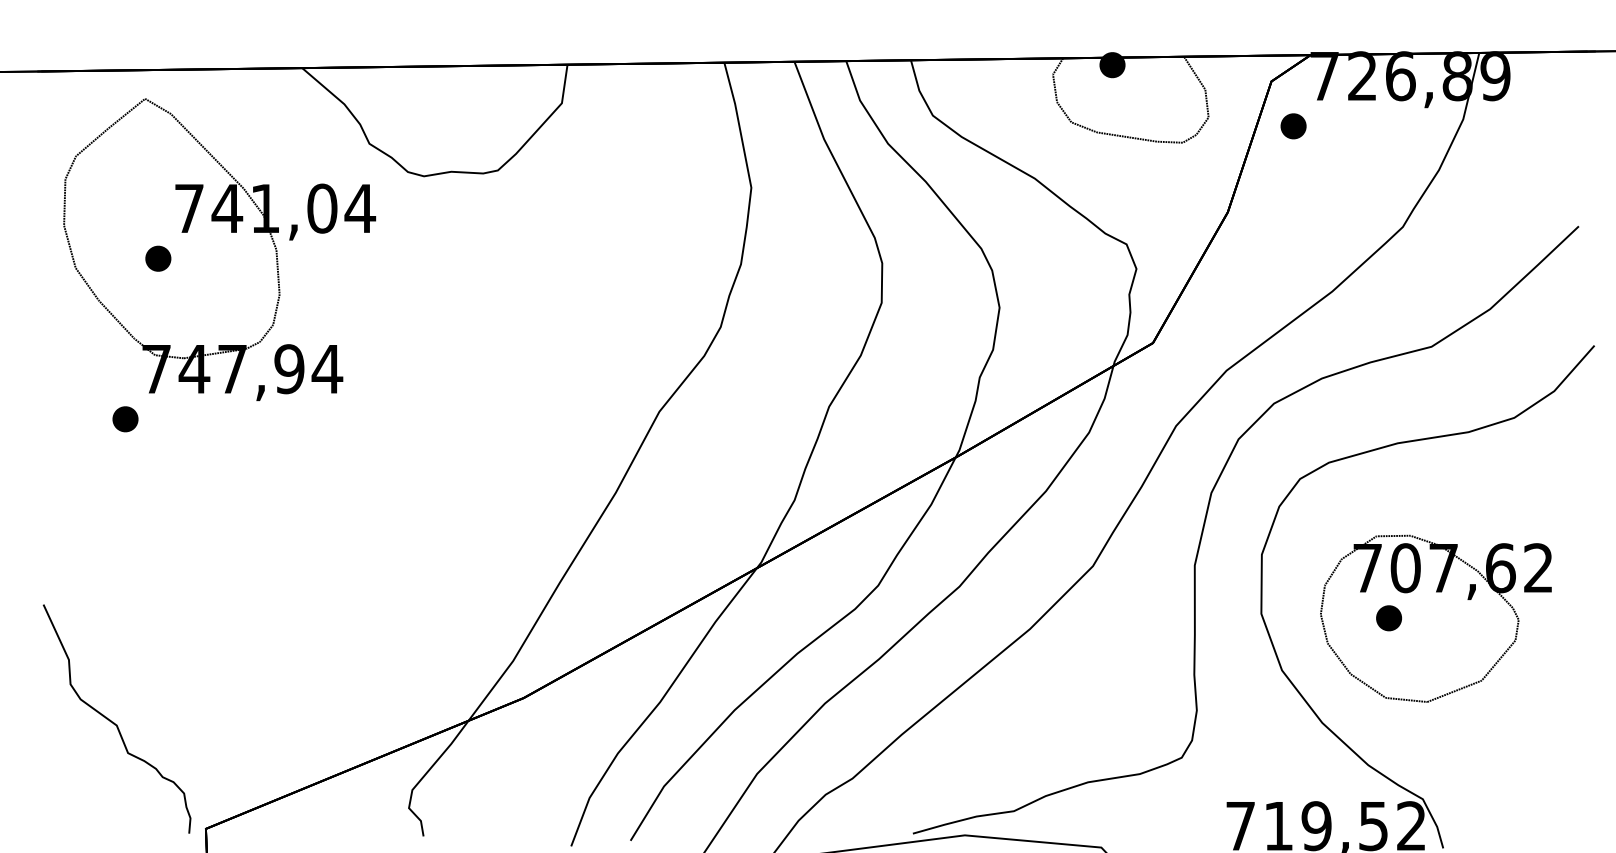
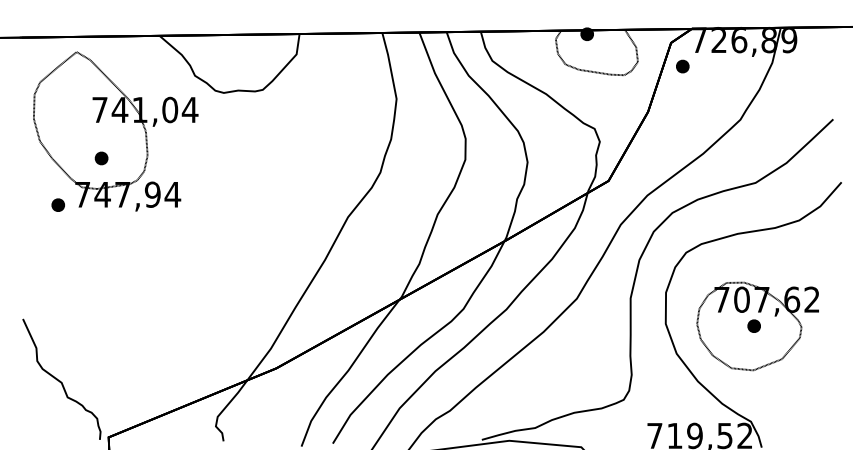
part: (158, 258) -> (101, 158), moved
part: (124, 417) -> (57, 204), moved
part: (1387, 616) -> (753, 325), moved

